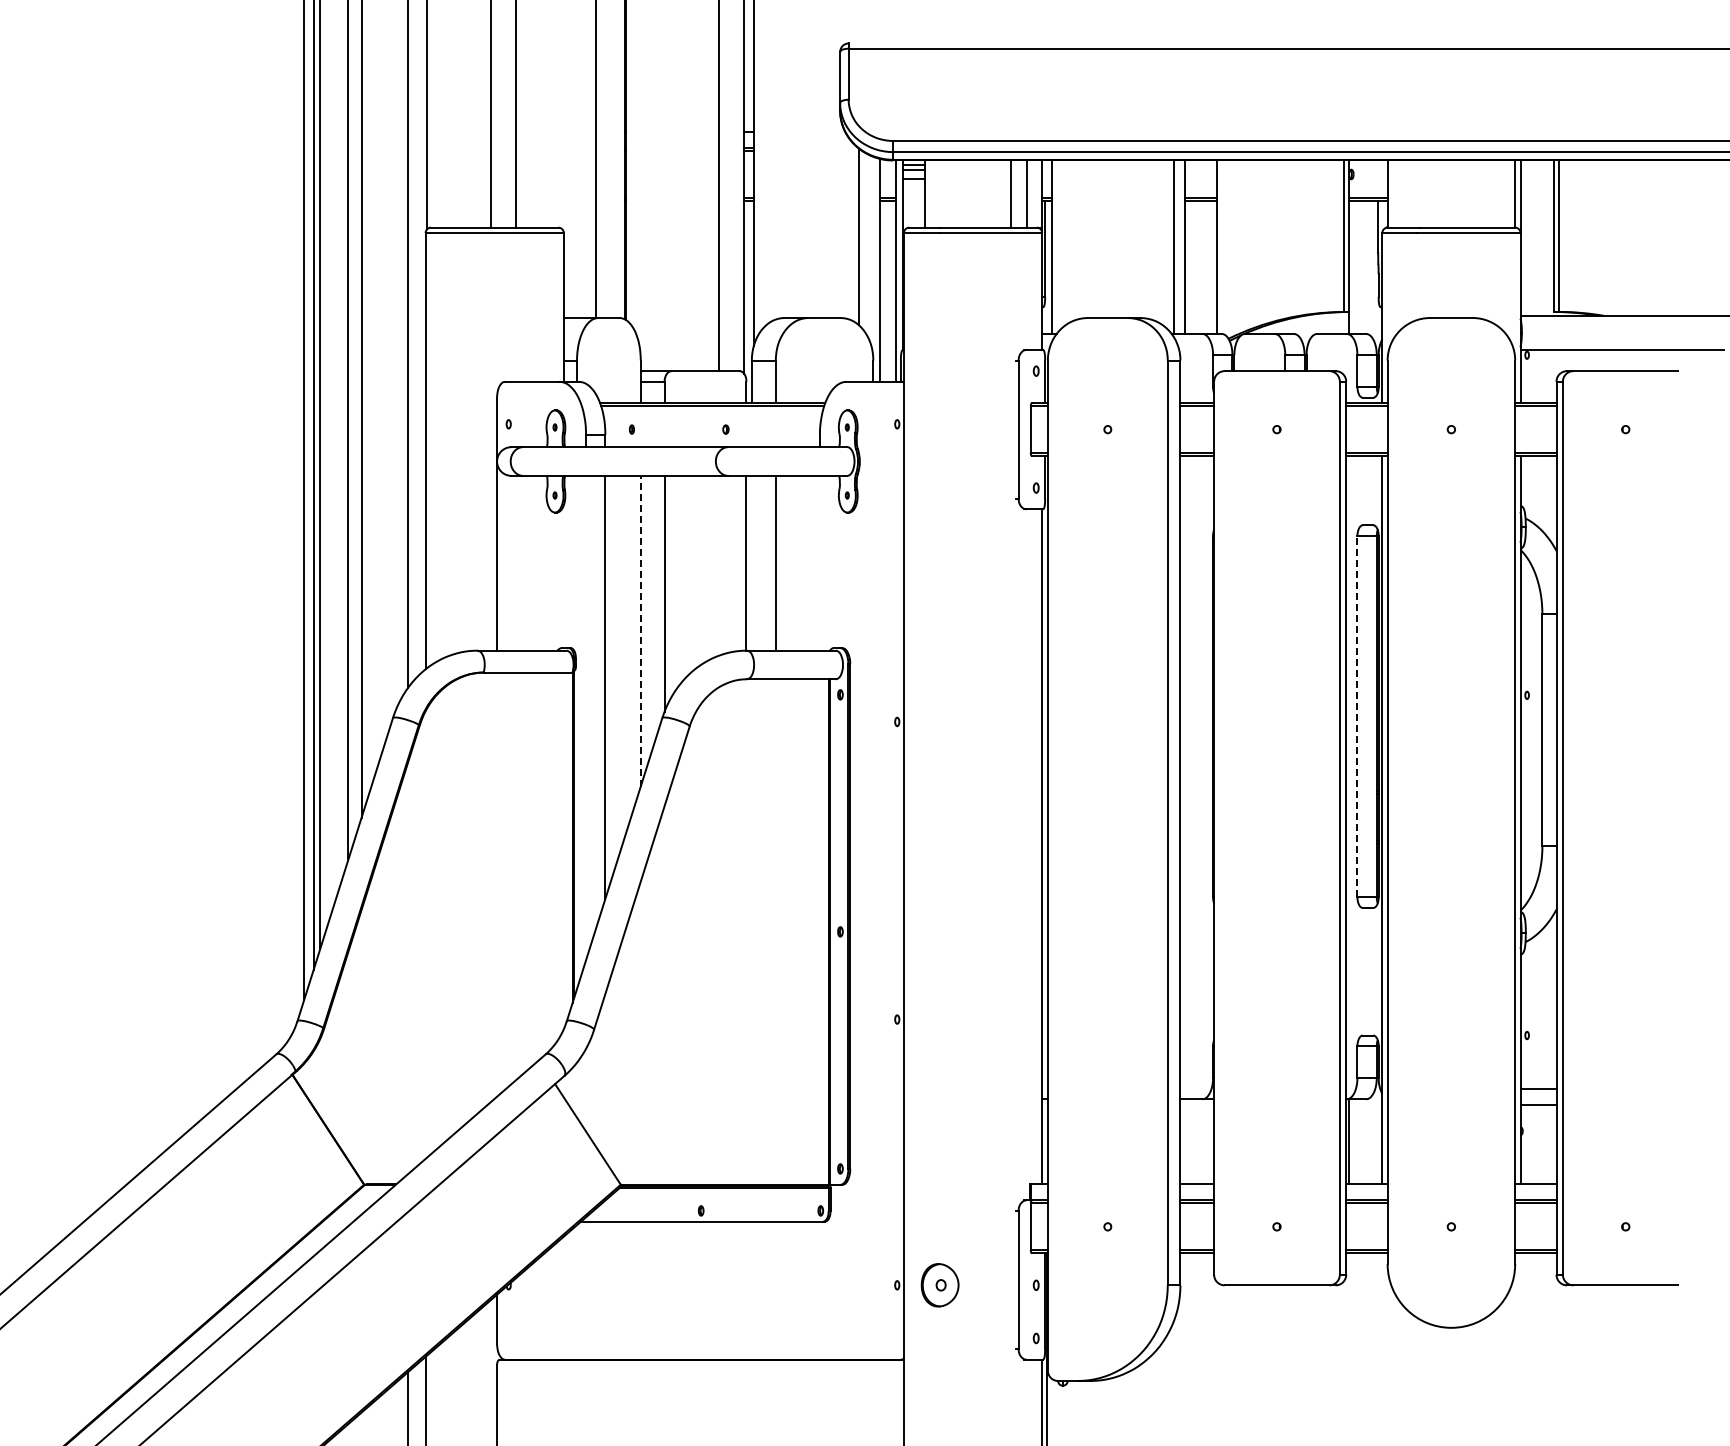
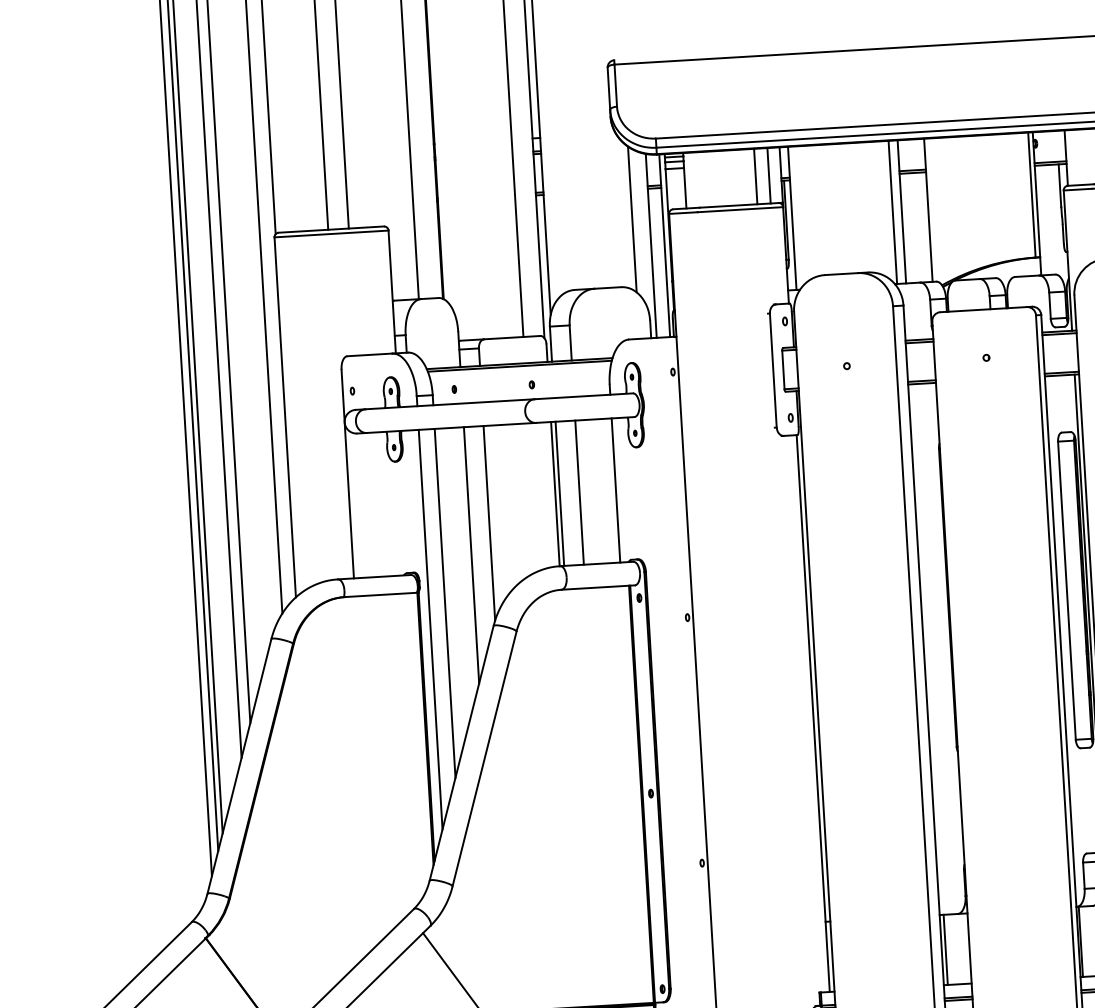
line: (751, 562) -> (559, 493), added
line: (819, 562) -> (615, 489), added
line: (640, 630) -> (471, 554), dashed -> solid
line: (1357, 716) -> (1066, 590), dashed -> solid
line: (586, 717) -> (430, 629), added
line: (1185, 1141) -> (945, 949), added

